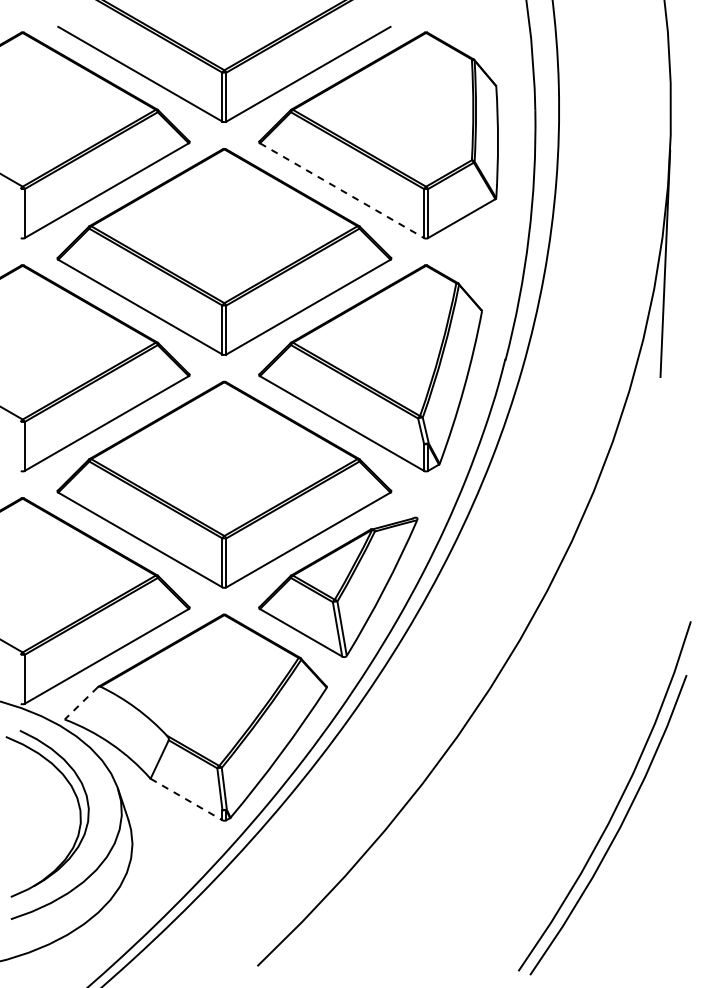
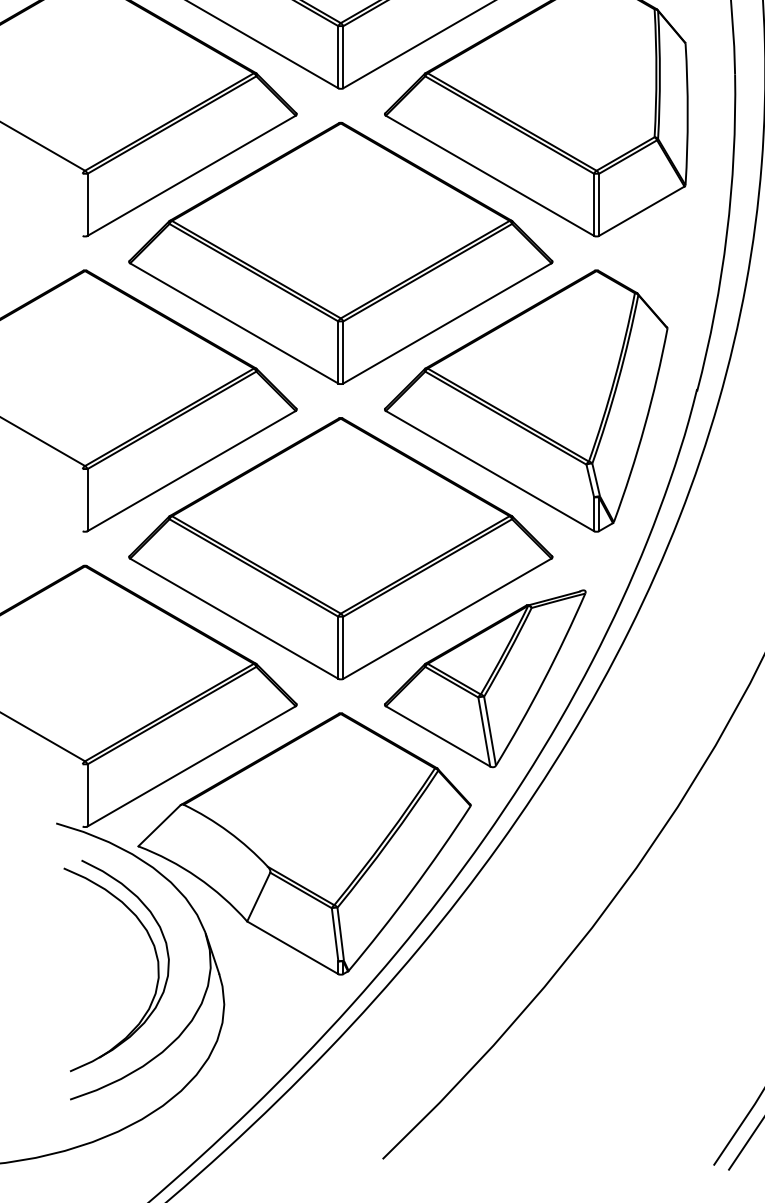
line: (342, 190) -> (490, 175), dashed -> solid
line: (80, 703) -> (158, 826), dashed -> solid
line: (186, 799) -> (292, 947), dashed -> solid

